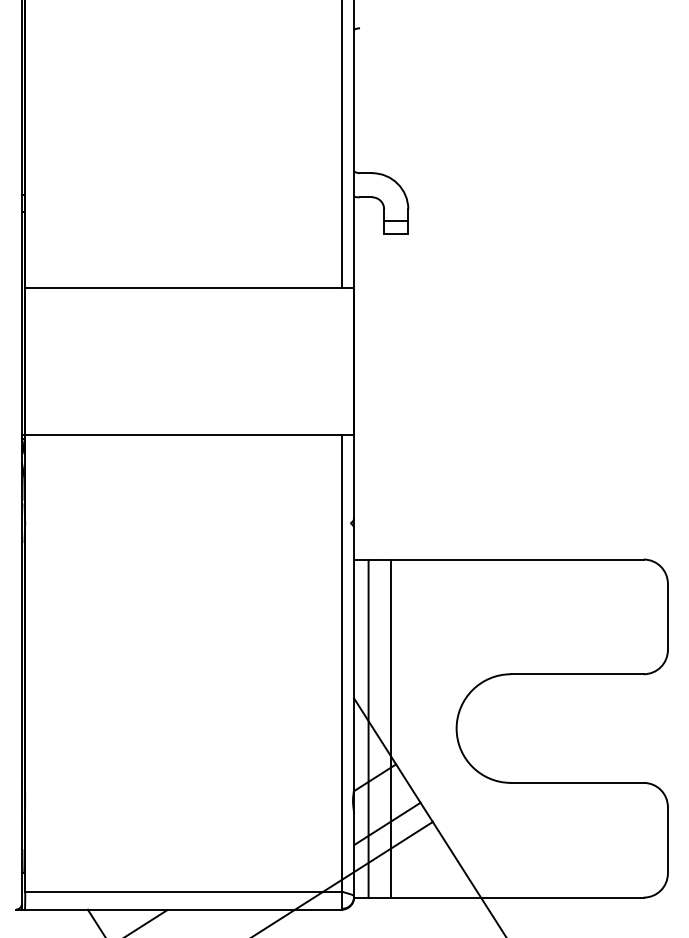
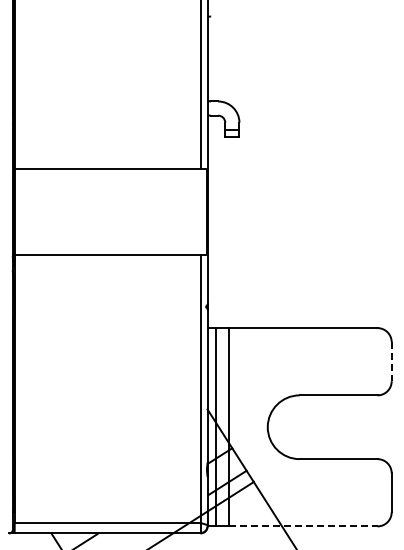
line: (667, 618) -> (391, 362), solid -> dashed
line: (519, 897) -> (304, 526), solid -> dashed

